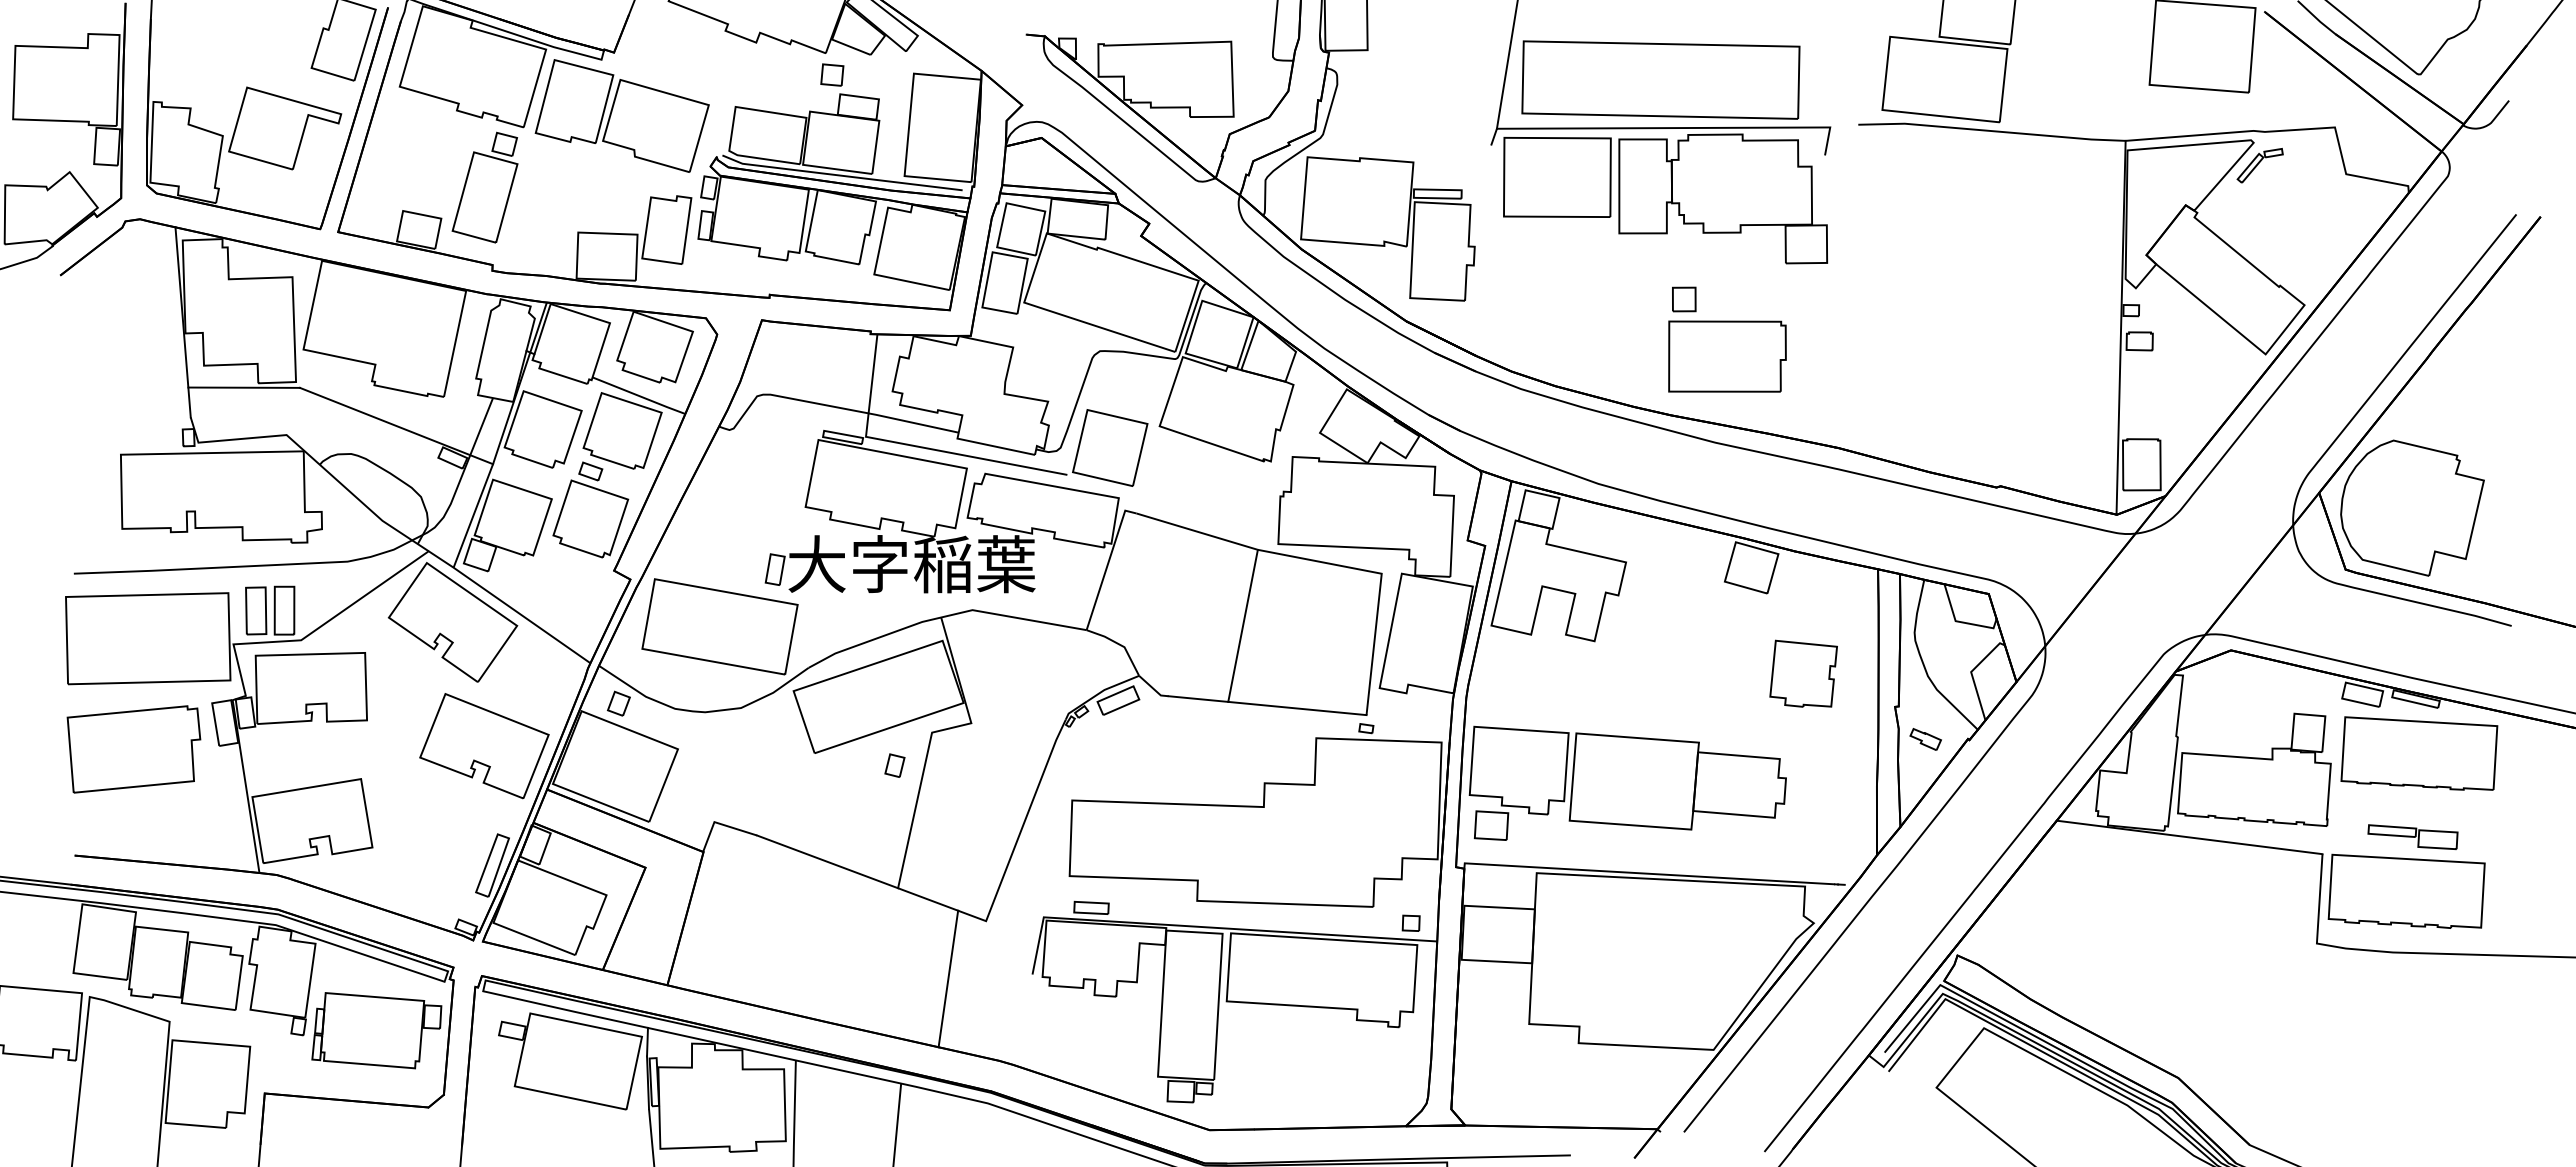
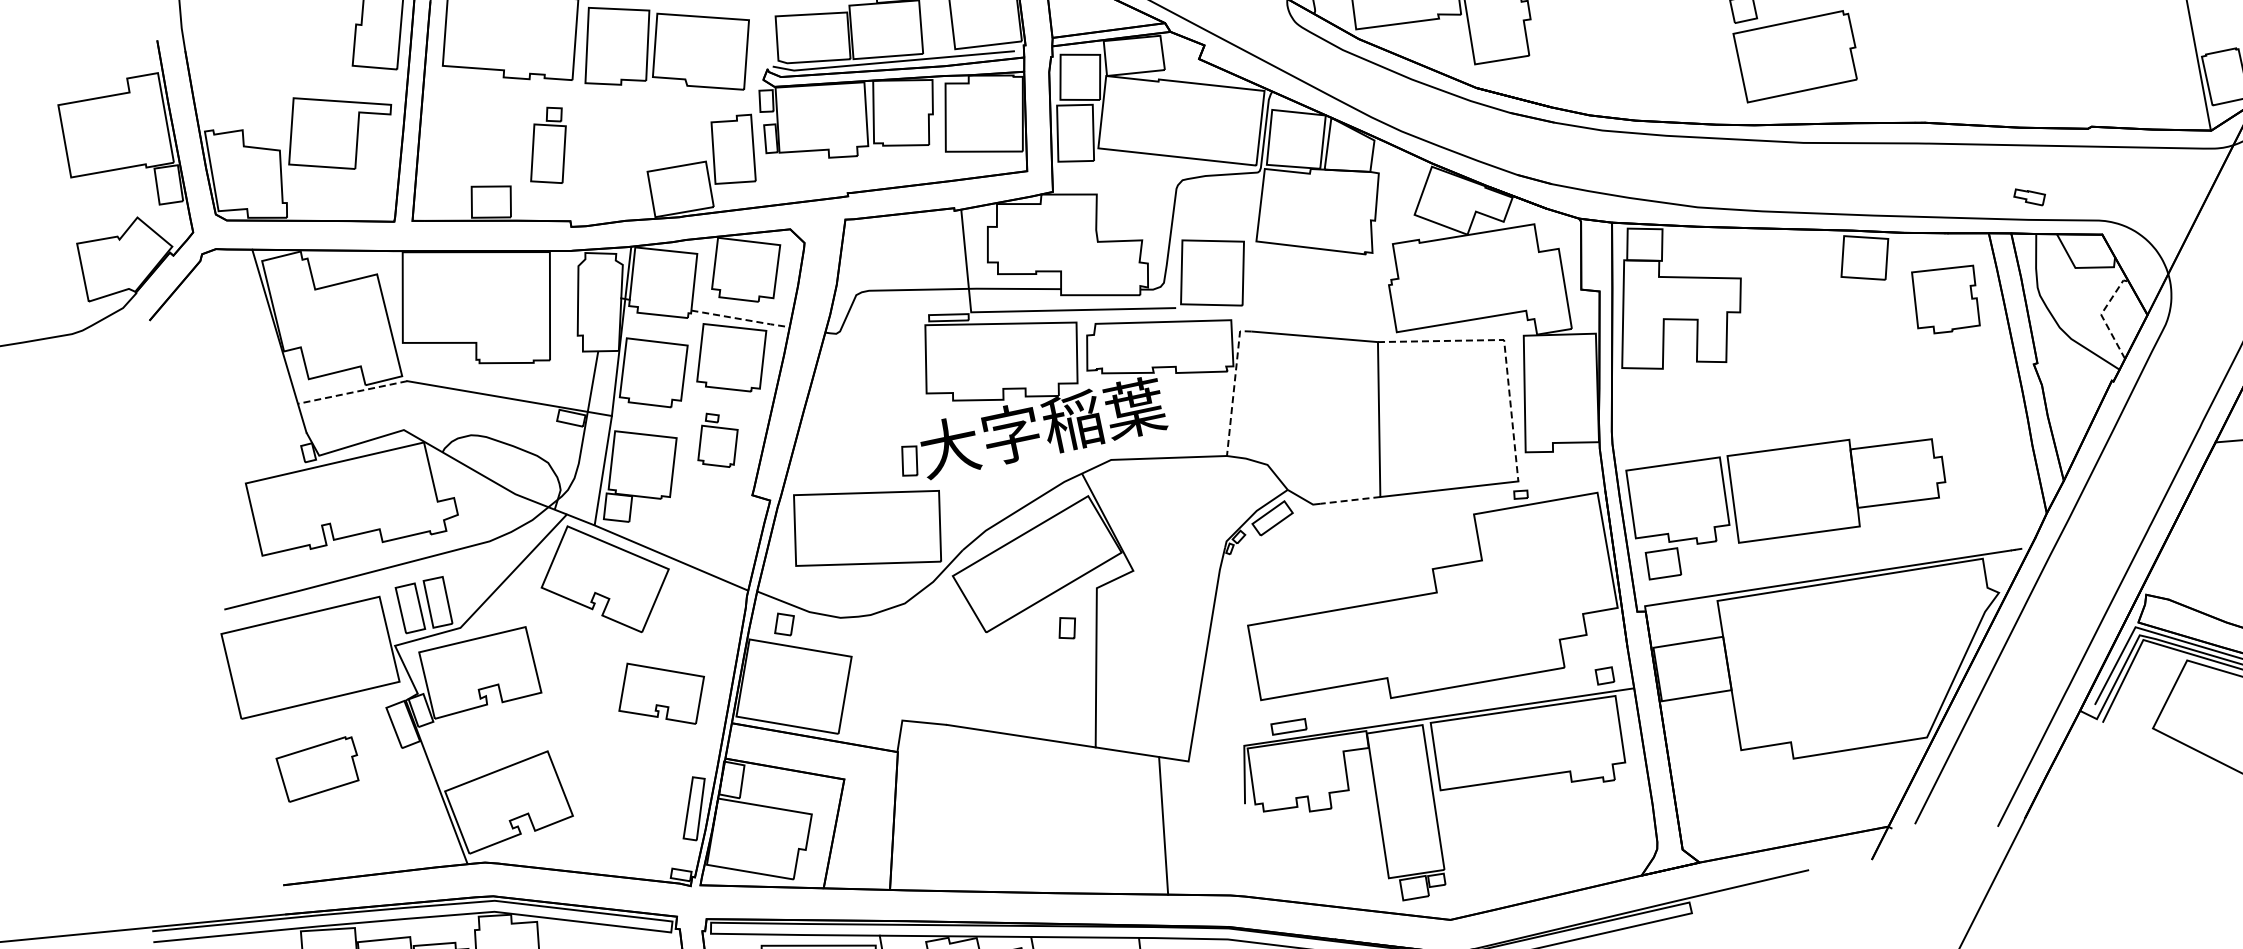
part: (484, 187) -> (546, 147), size x0.7
line: (244, 387) -> (352, 392), solid -> dashed
line: (639, 396) -> (741, 319), solid -> dashed
part: (590, 509) -> (716, 440), size x0.6
line: (1107, 564) -> (1233, 387), solid -> dashed
line: (1380, 581) -> (1504, 347), solid -> dashed
part: (1803, 673) -> (1945, 298), moved
line: (1971, 673) -> (2101, 315), solid -> dashed
line: (1198, 699) -> (1350, 500), solid -> dashed
part: (1925, 739) -> (2029, 197), moved
part: (484, 746) -> (661, 694), size x0.7
part: (133, 749) -> (318, 769), size x0.6

